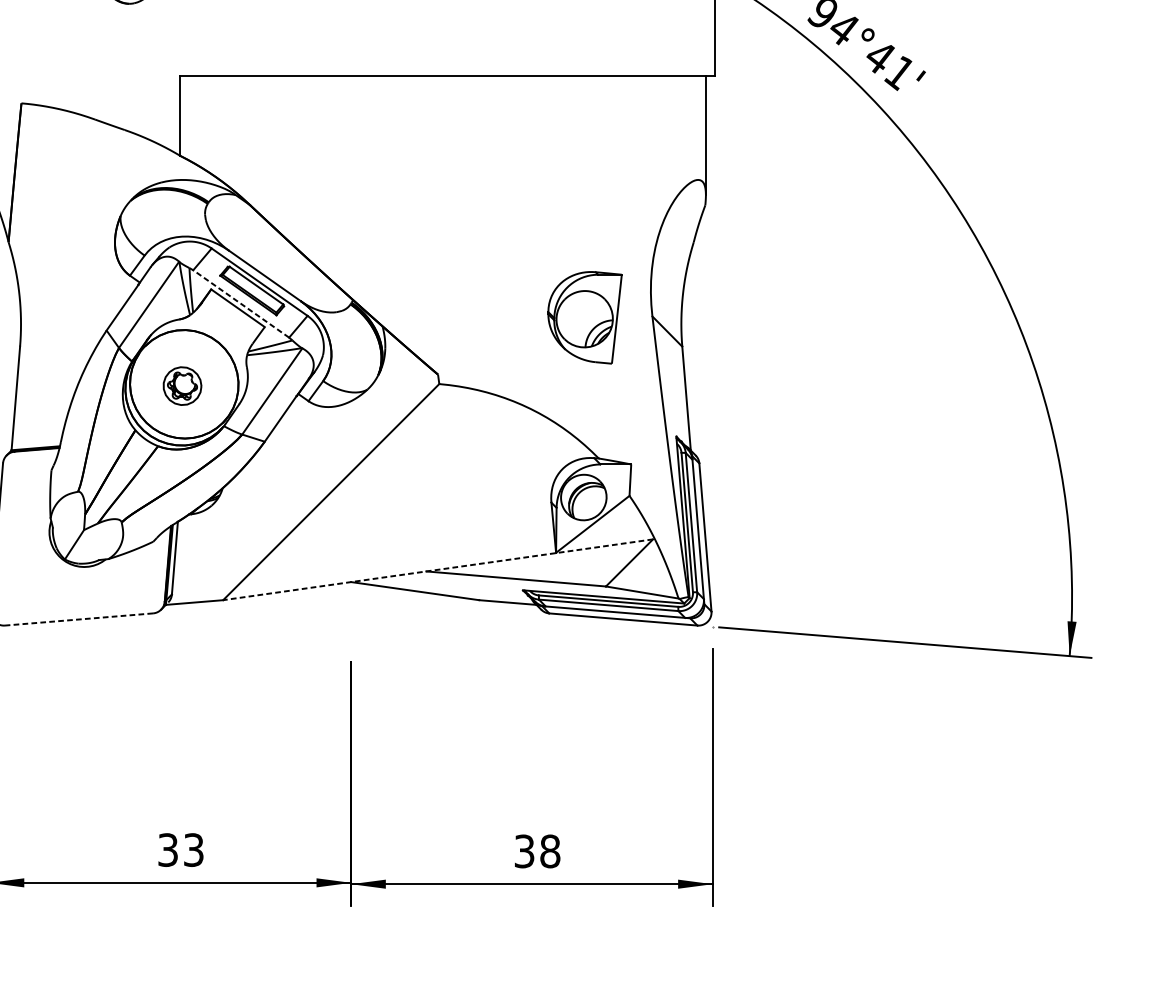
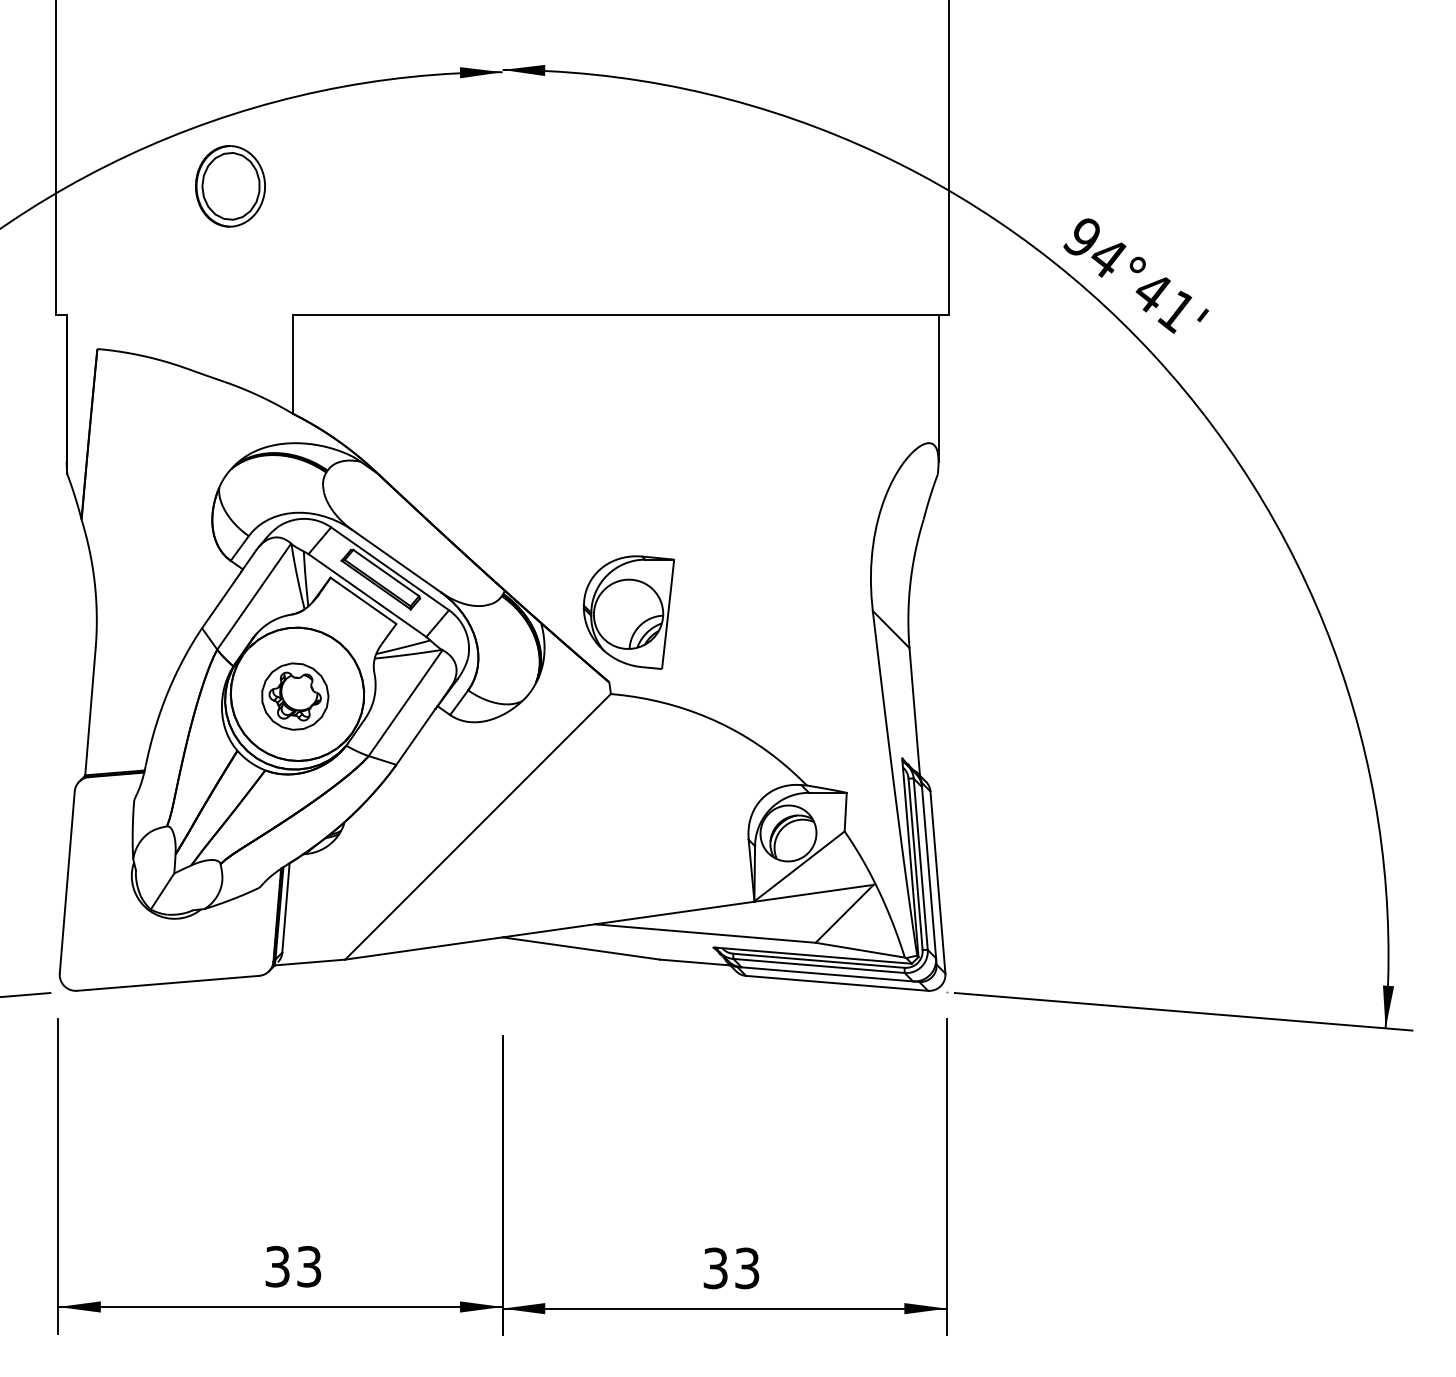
line: (241, 303) -> (367, 595), dashed -> solid
part: (584, 317) -> (628, 612), moved
part: (182, 386) -> (295, 696), size x1.43
line: (438, 569) -> (609, 922), dashed -> solid
line: (78, 619) -> (167, 983), dashed -> solid
text: (550, 851) -> (747, 1268), 38 -> 33

